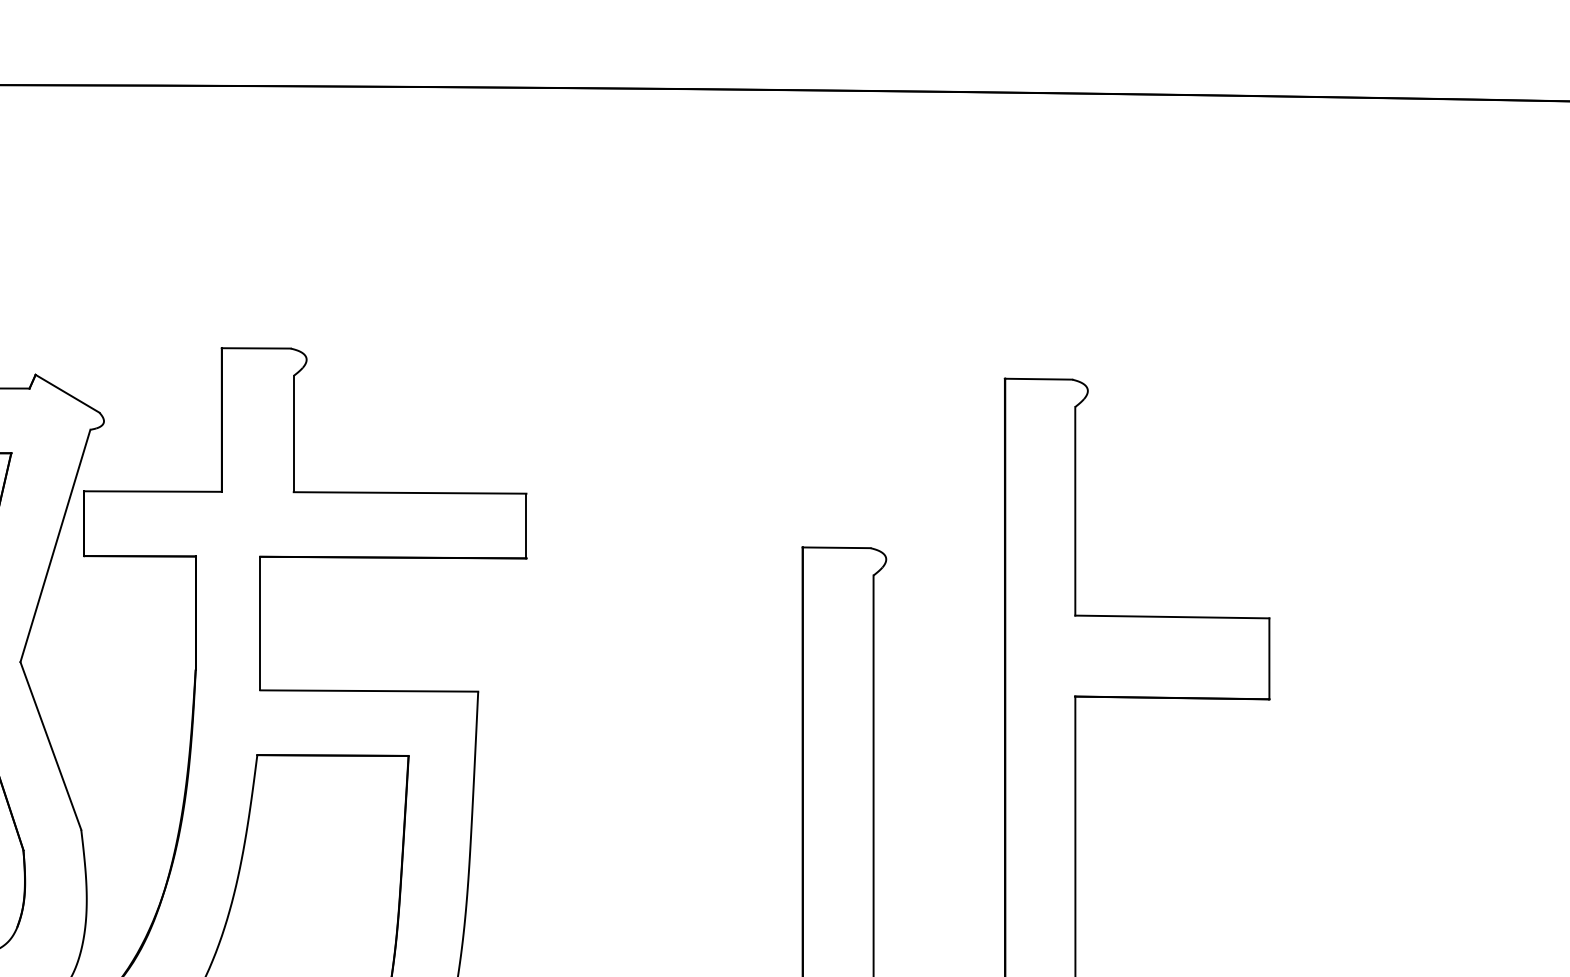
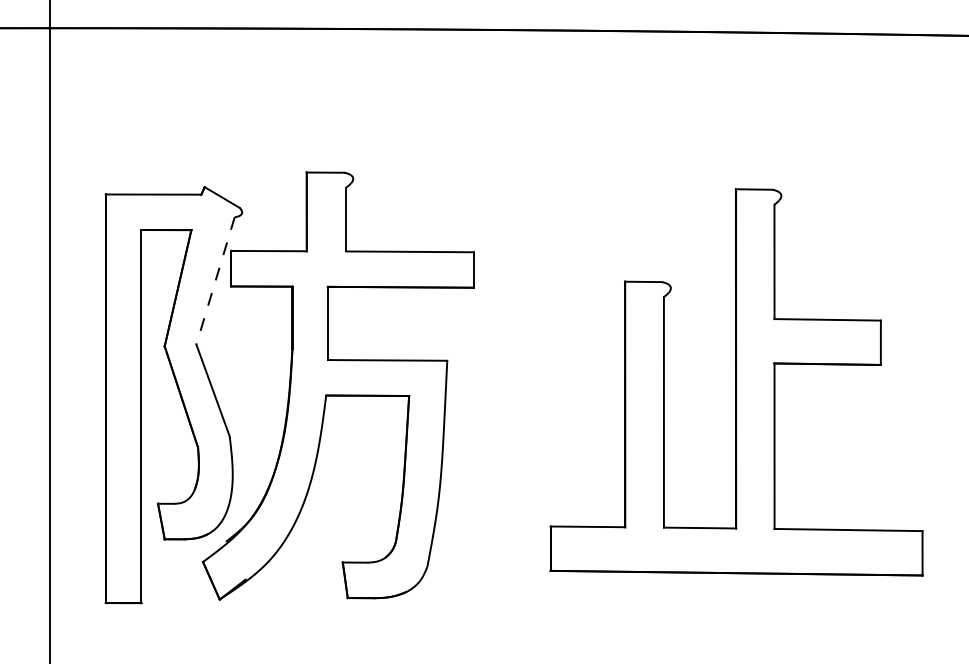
line: (55, 547) -> (215, 281), solid -> dashed

